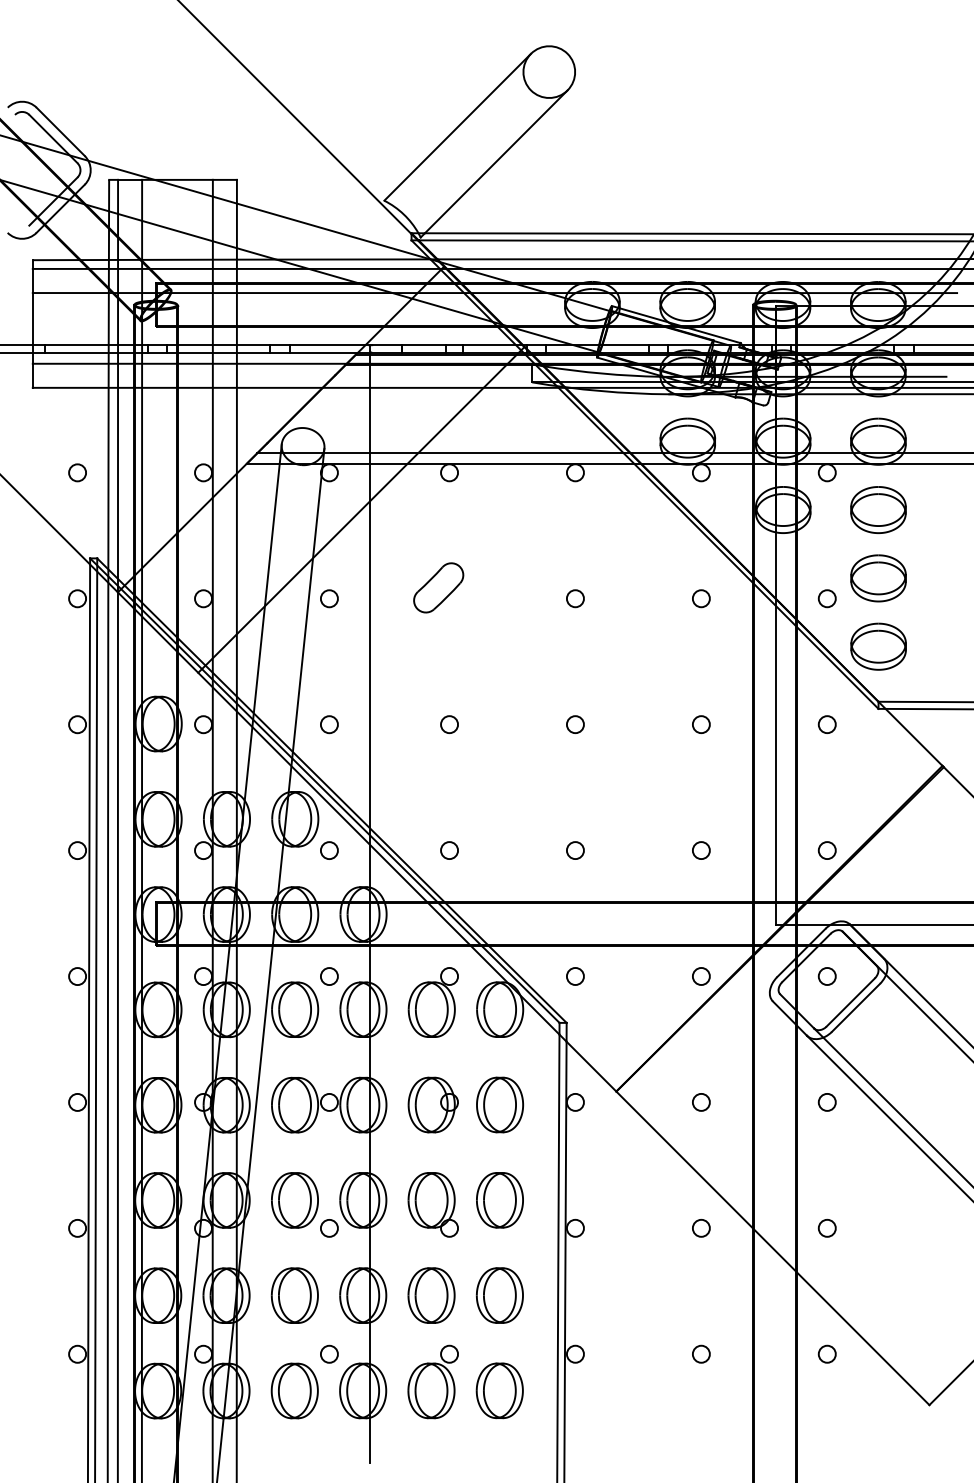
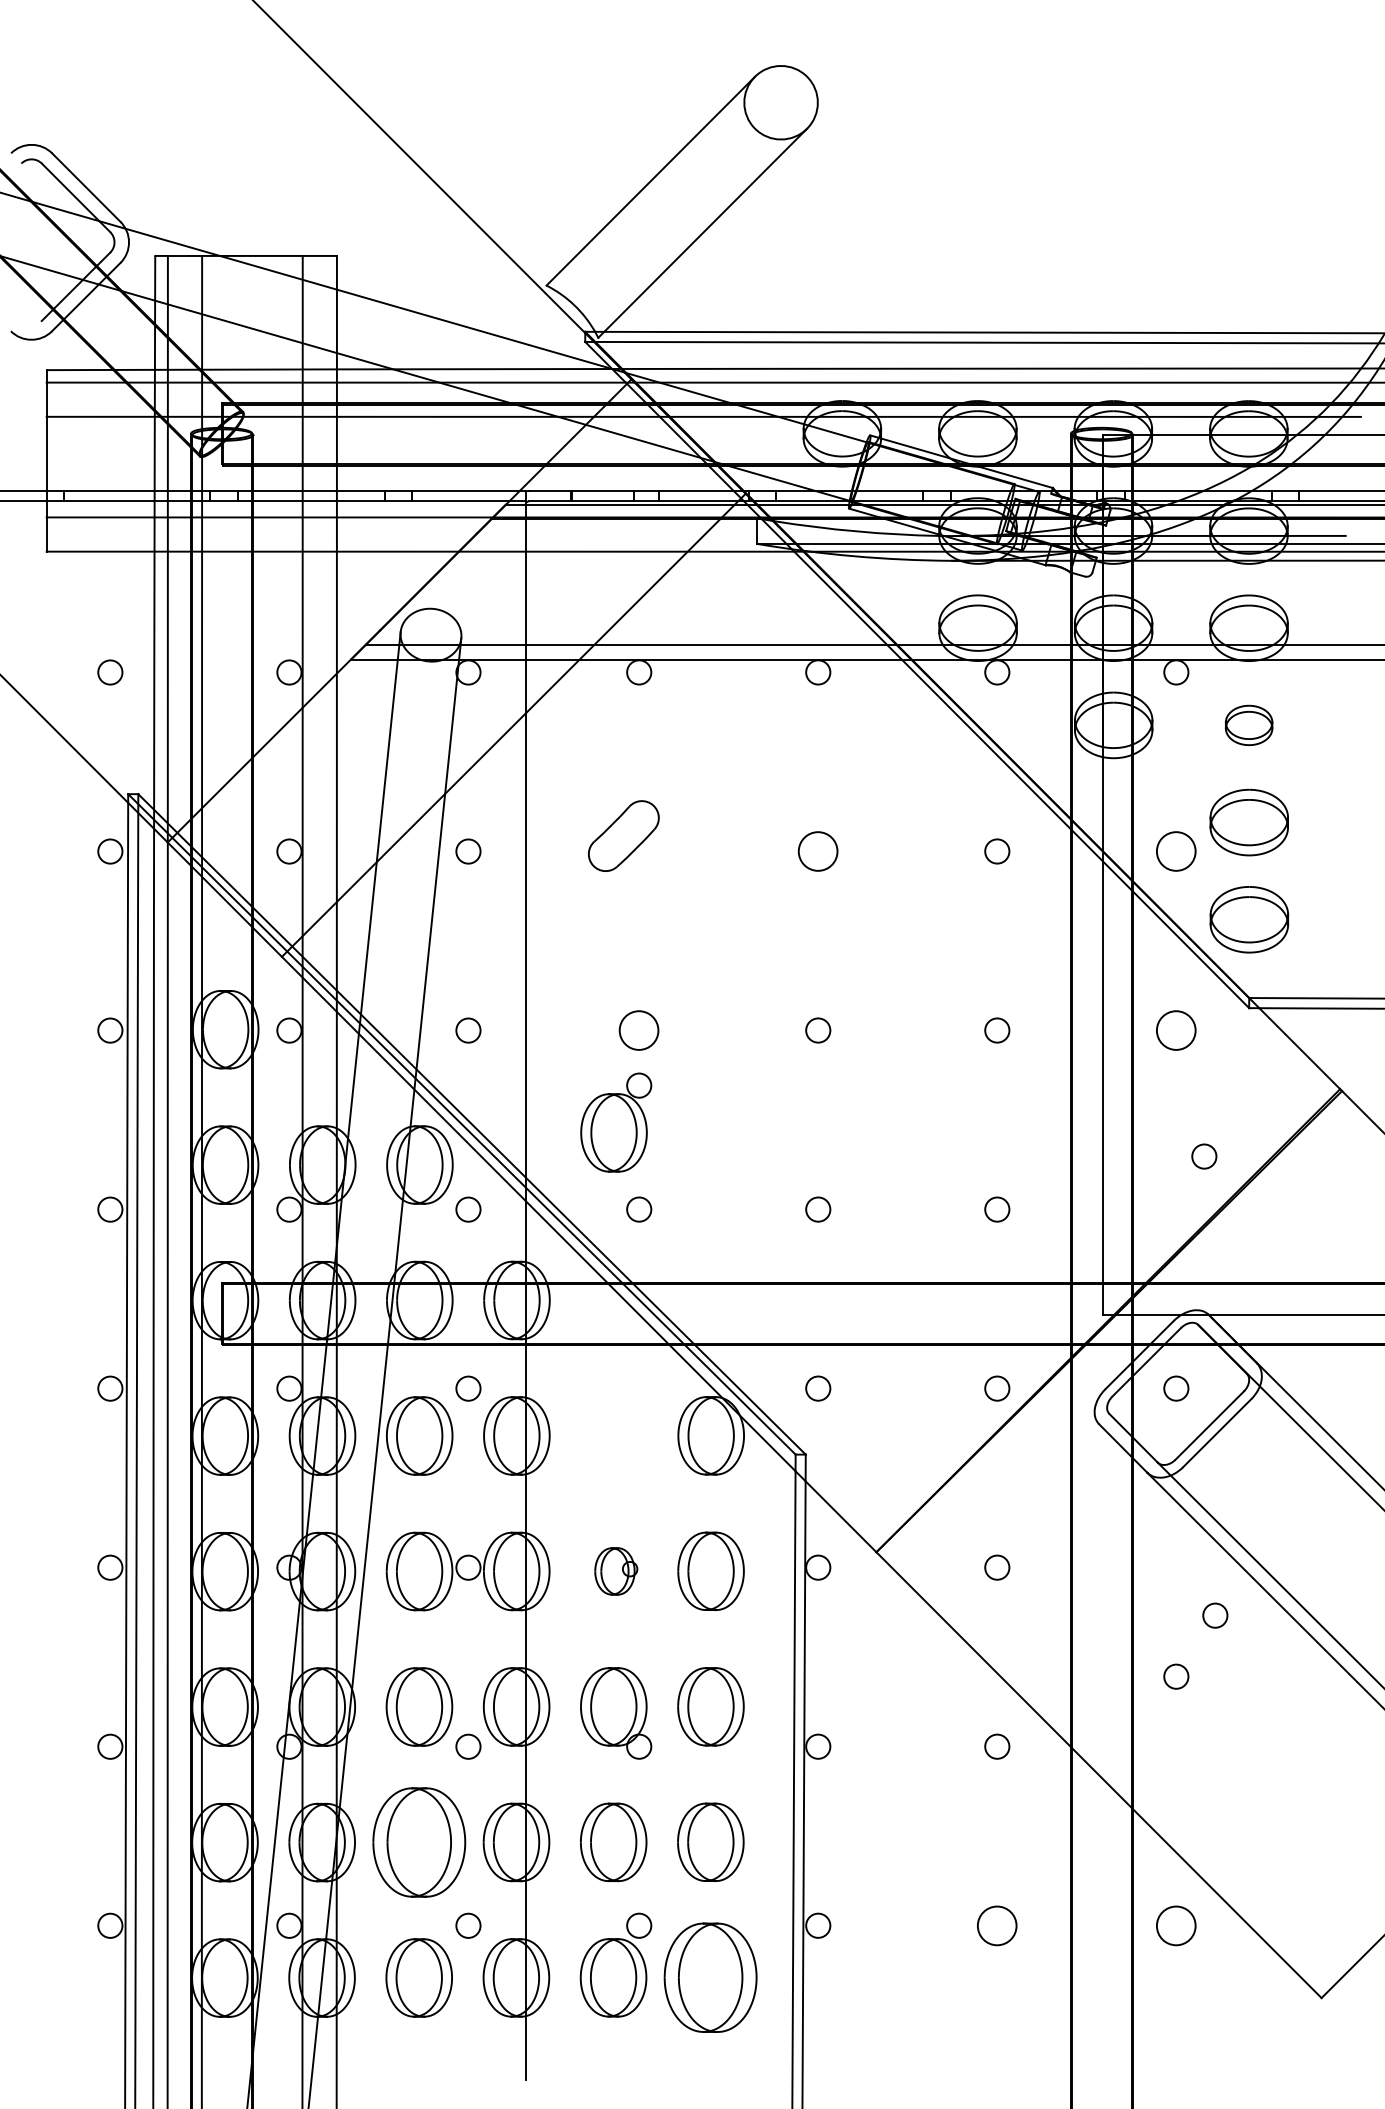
part: (878, 510) -> (1248, 725), size x0.6
circle: (575, 598) -> (818, 851), size x1.6
circle: (827, 598) -> (1176, 851), size x1.6
circle: (449, 724) -> (639, 1030), size x1.6
circle: (827, 724) -> (1176, 1030), size x1.6
circle: (827, 850) -> (1204, 1156), moved
part: (433, 1002) -> (616, 1122), moved
circle: (827, 1102) -> (1215, 1615), moved
part: (433, 1105) -> (616, 1571), size x0.6
circle: (827, 1228) -> (1176, 1676), moved
part: (294, 1295) -> (419, 1842), size x1.4
circle: (701, 1354) -> (997, 1925), size x1.6
circle: (827, 1354) -> (1176, 1925), size x1.6
part: (499, 1390) -> (710, 1977), size x1.4

